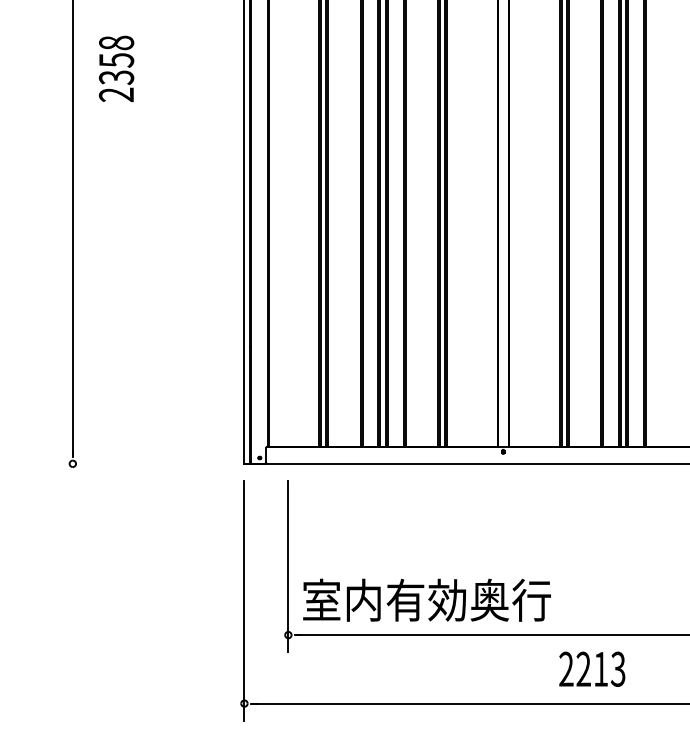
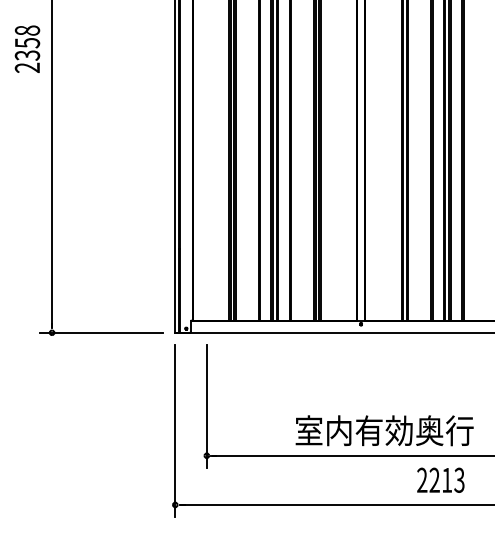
text: (116, 68) -> (27, 48), moved
line: (140, 463) -> (100, 332), added
text: (426, 599) -> (384, 430), moved
text: (592, 668) -> (441, 479), moved

